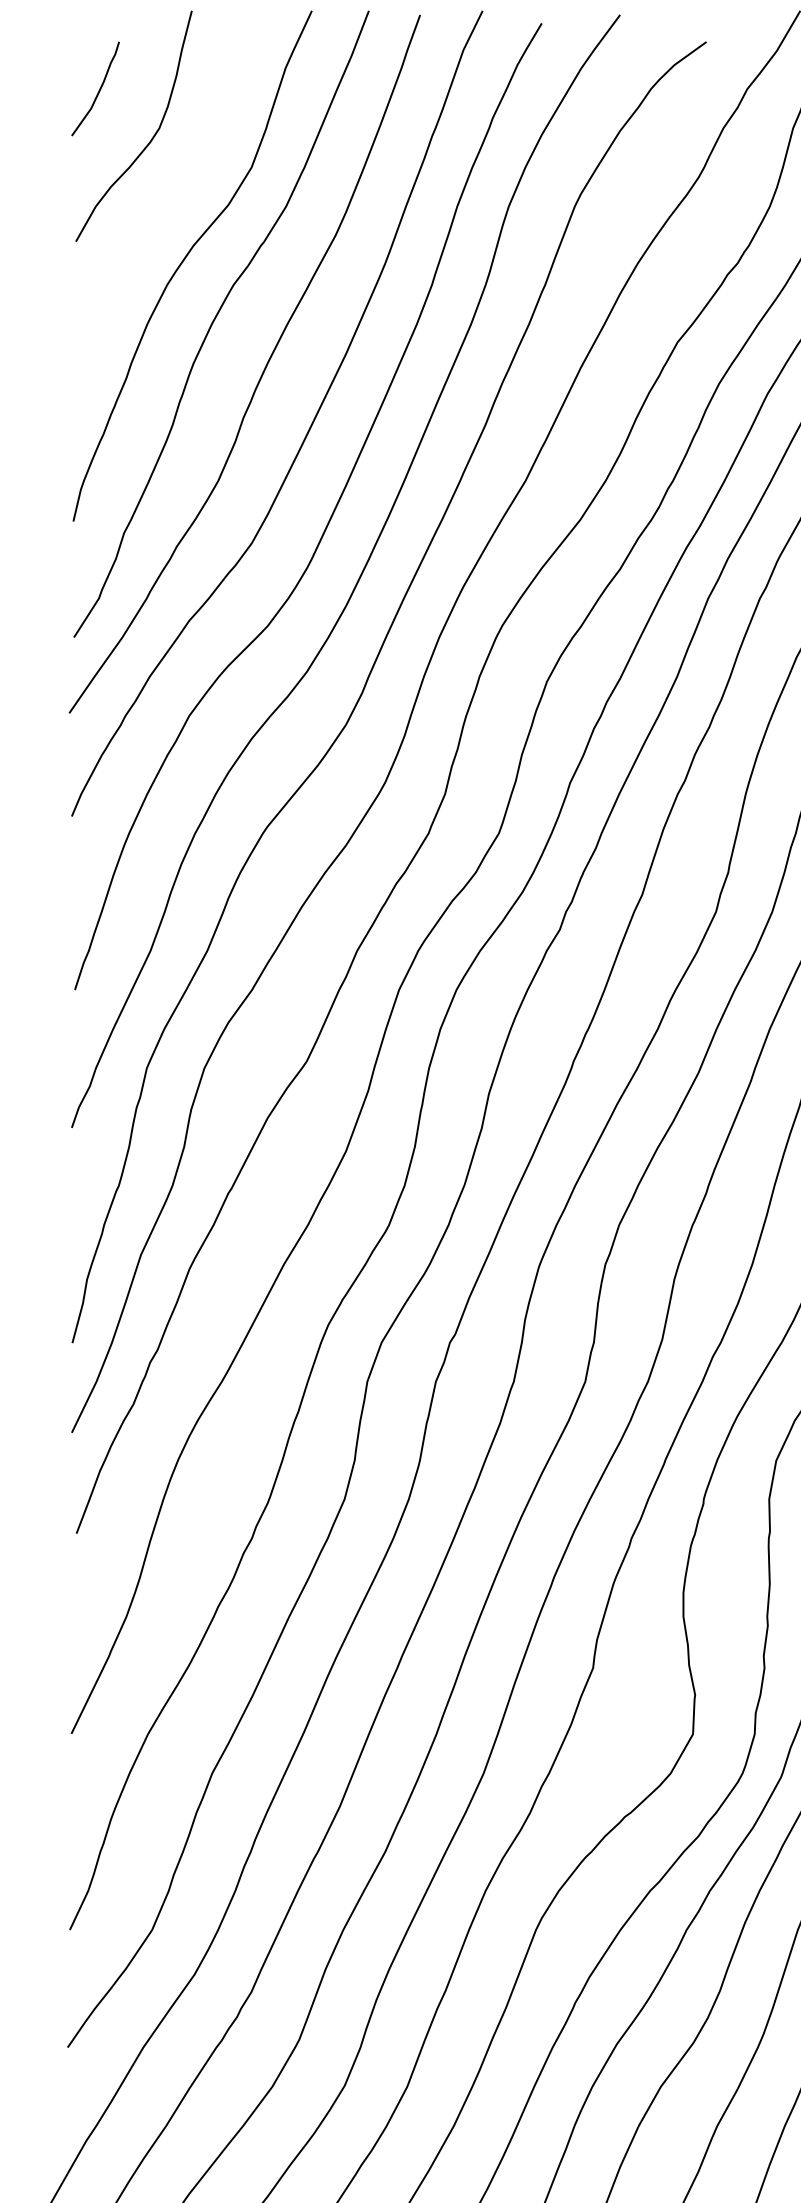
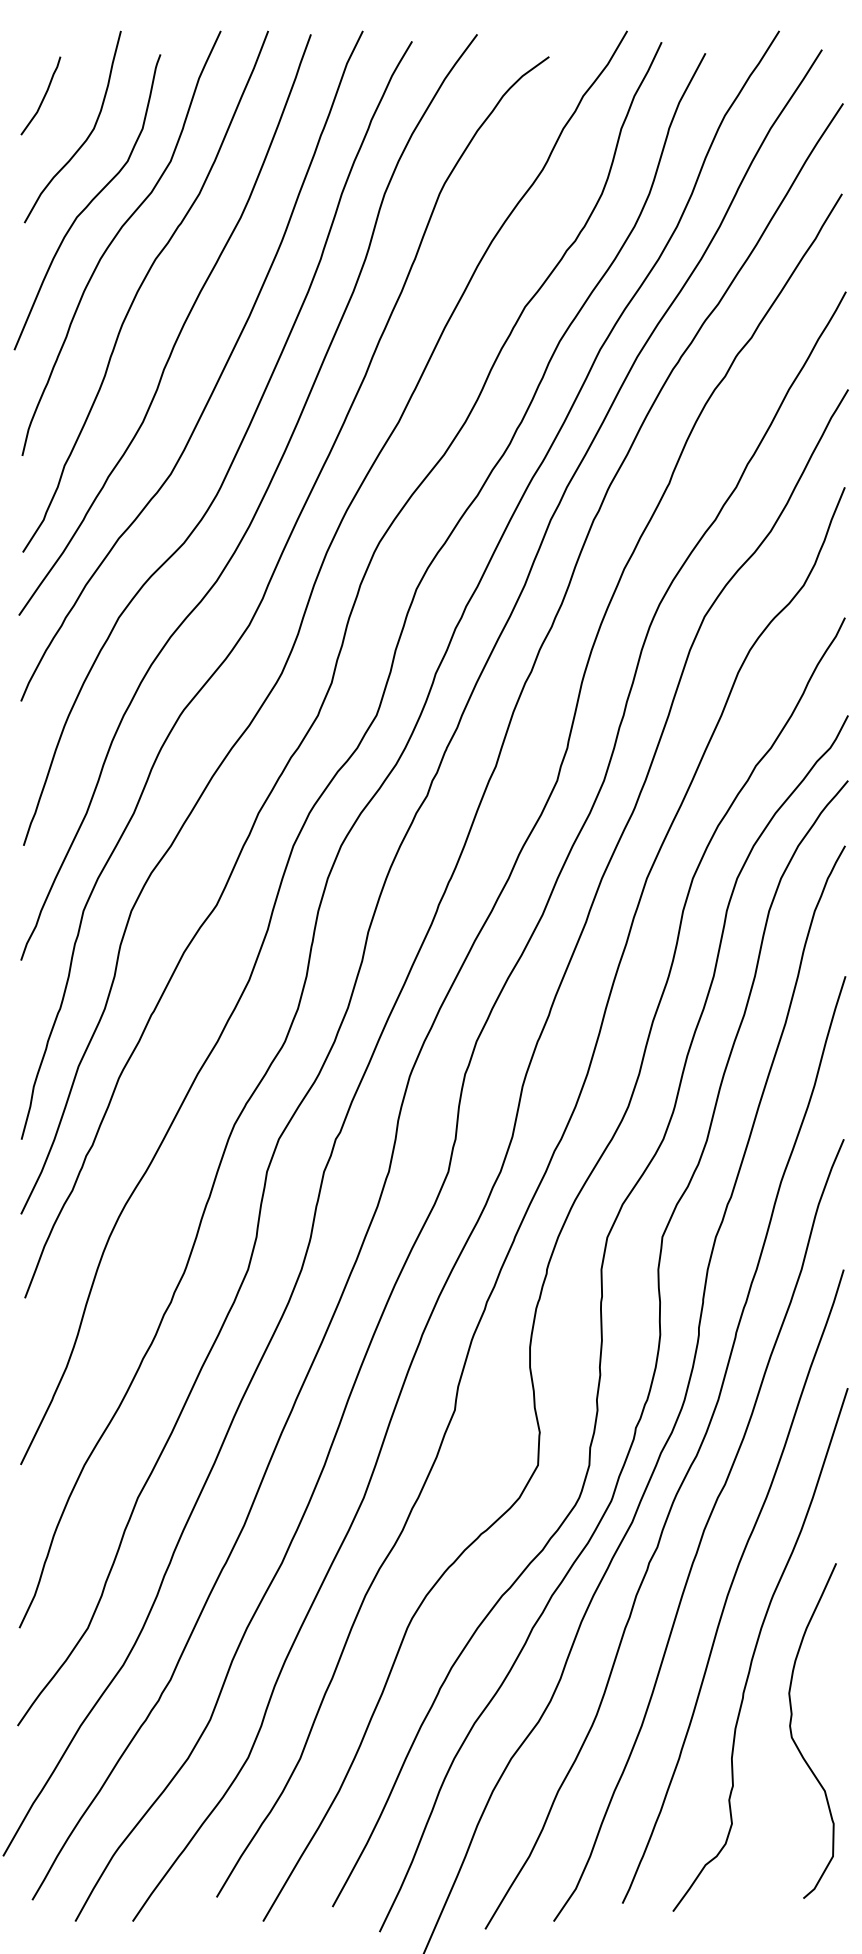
curve: (152, 218) -> (88, 203), added

